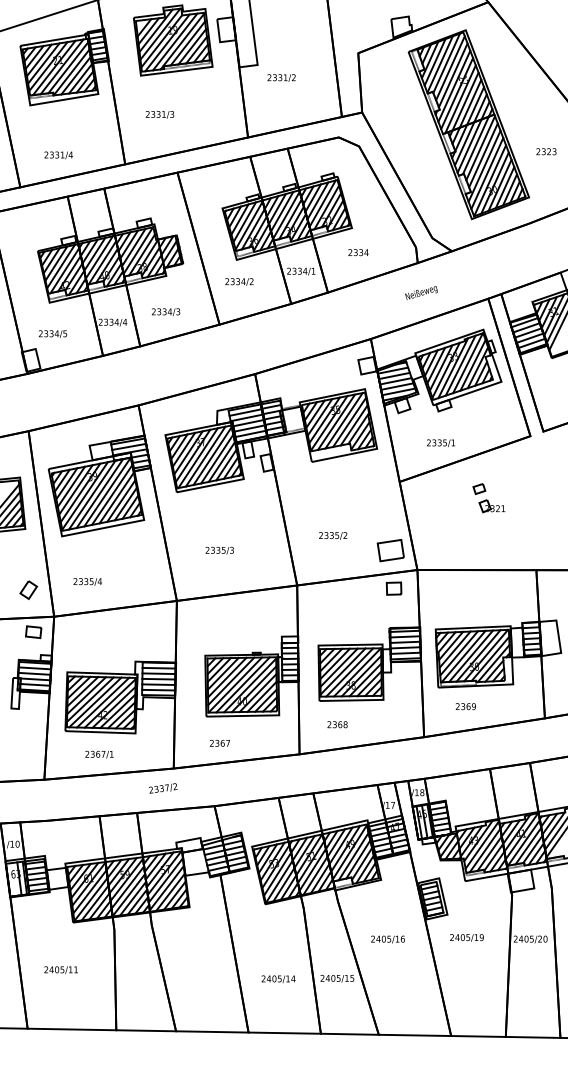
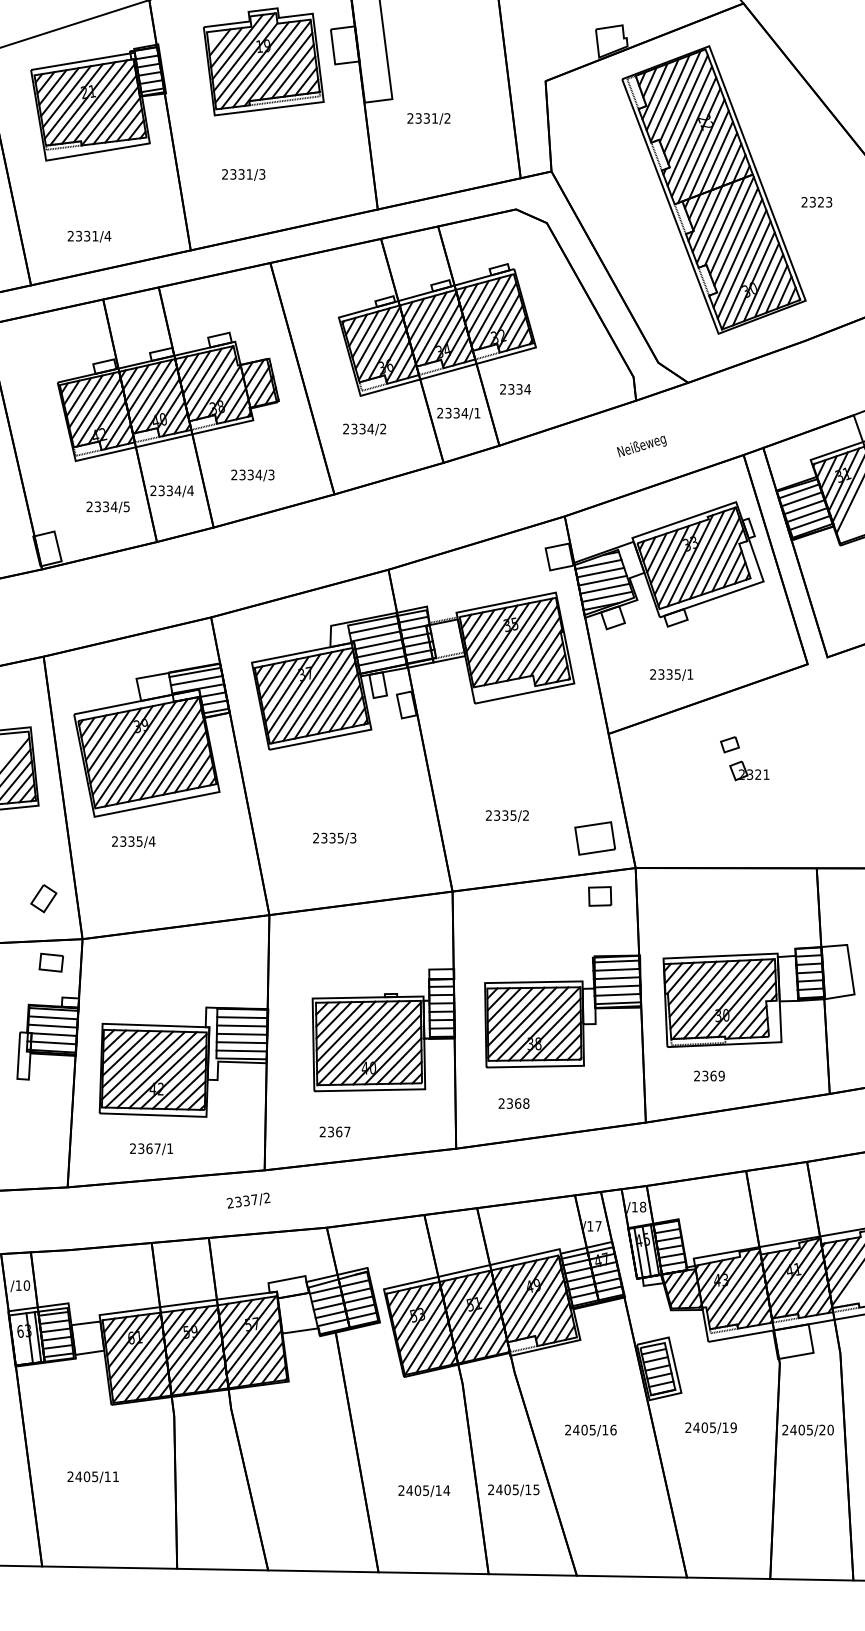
text: (546, 151) -> (816, 201), moved
text: (358, 252) -> (515, 389), moved
text: (52, 333) -> (107, 506), moved
text: (87, 581) -> (133, 841), moved

